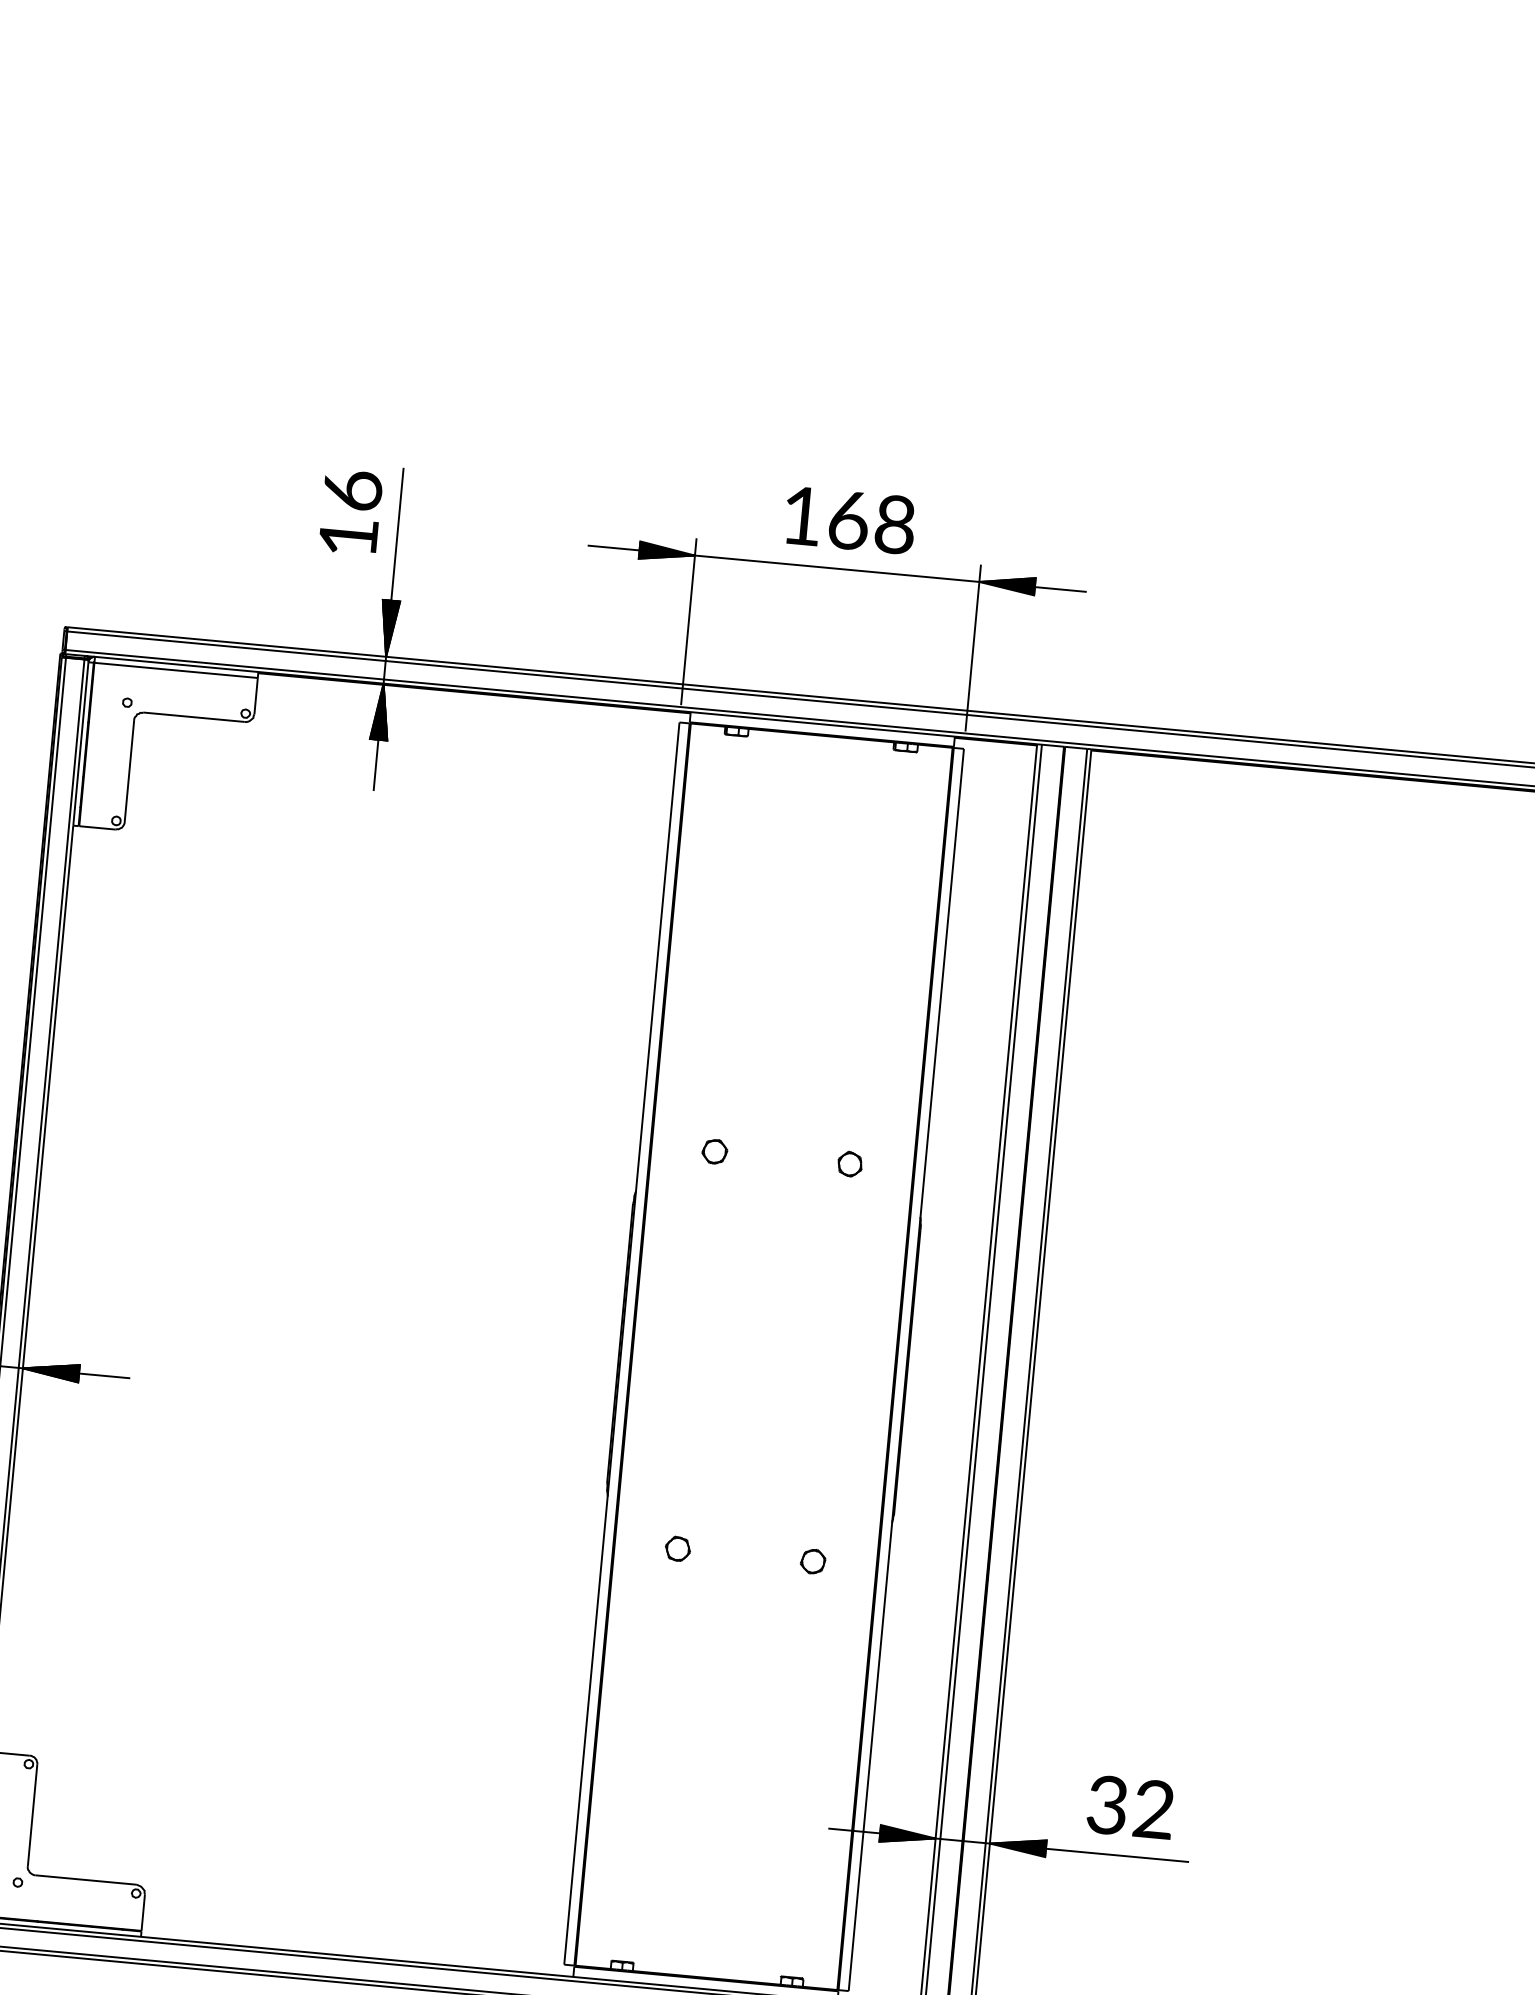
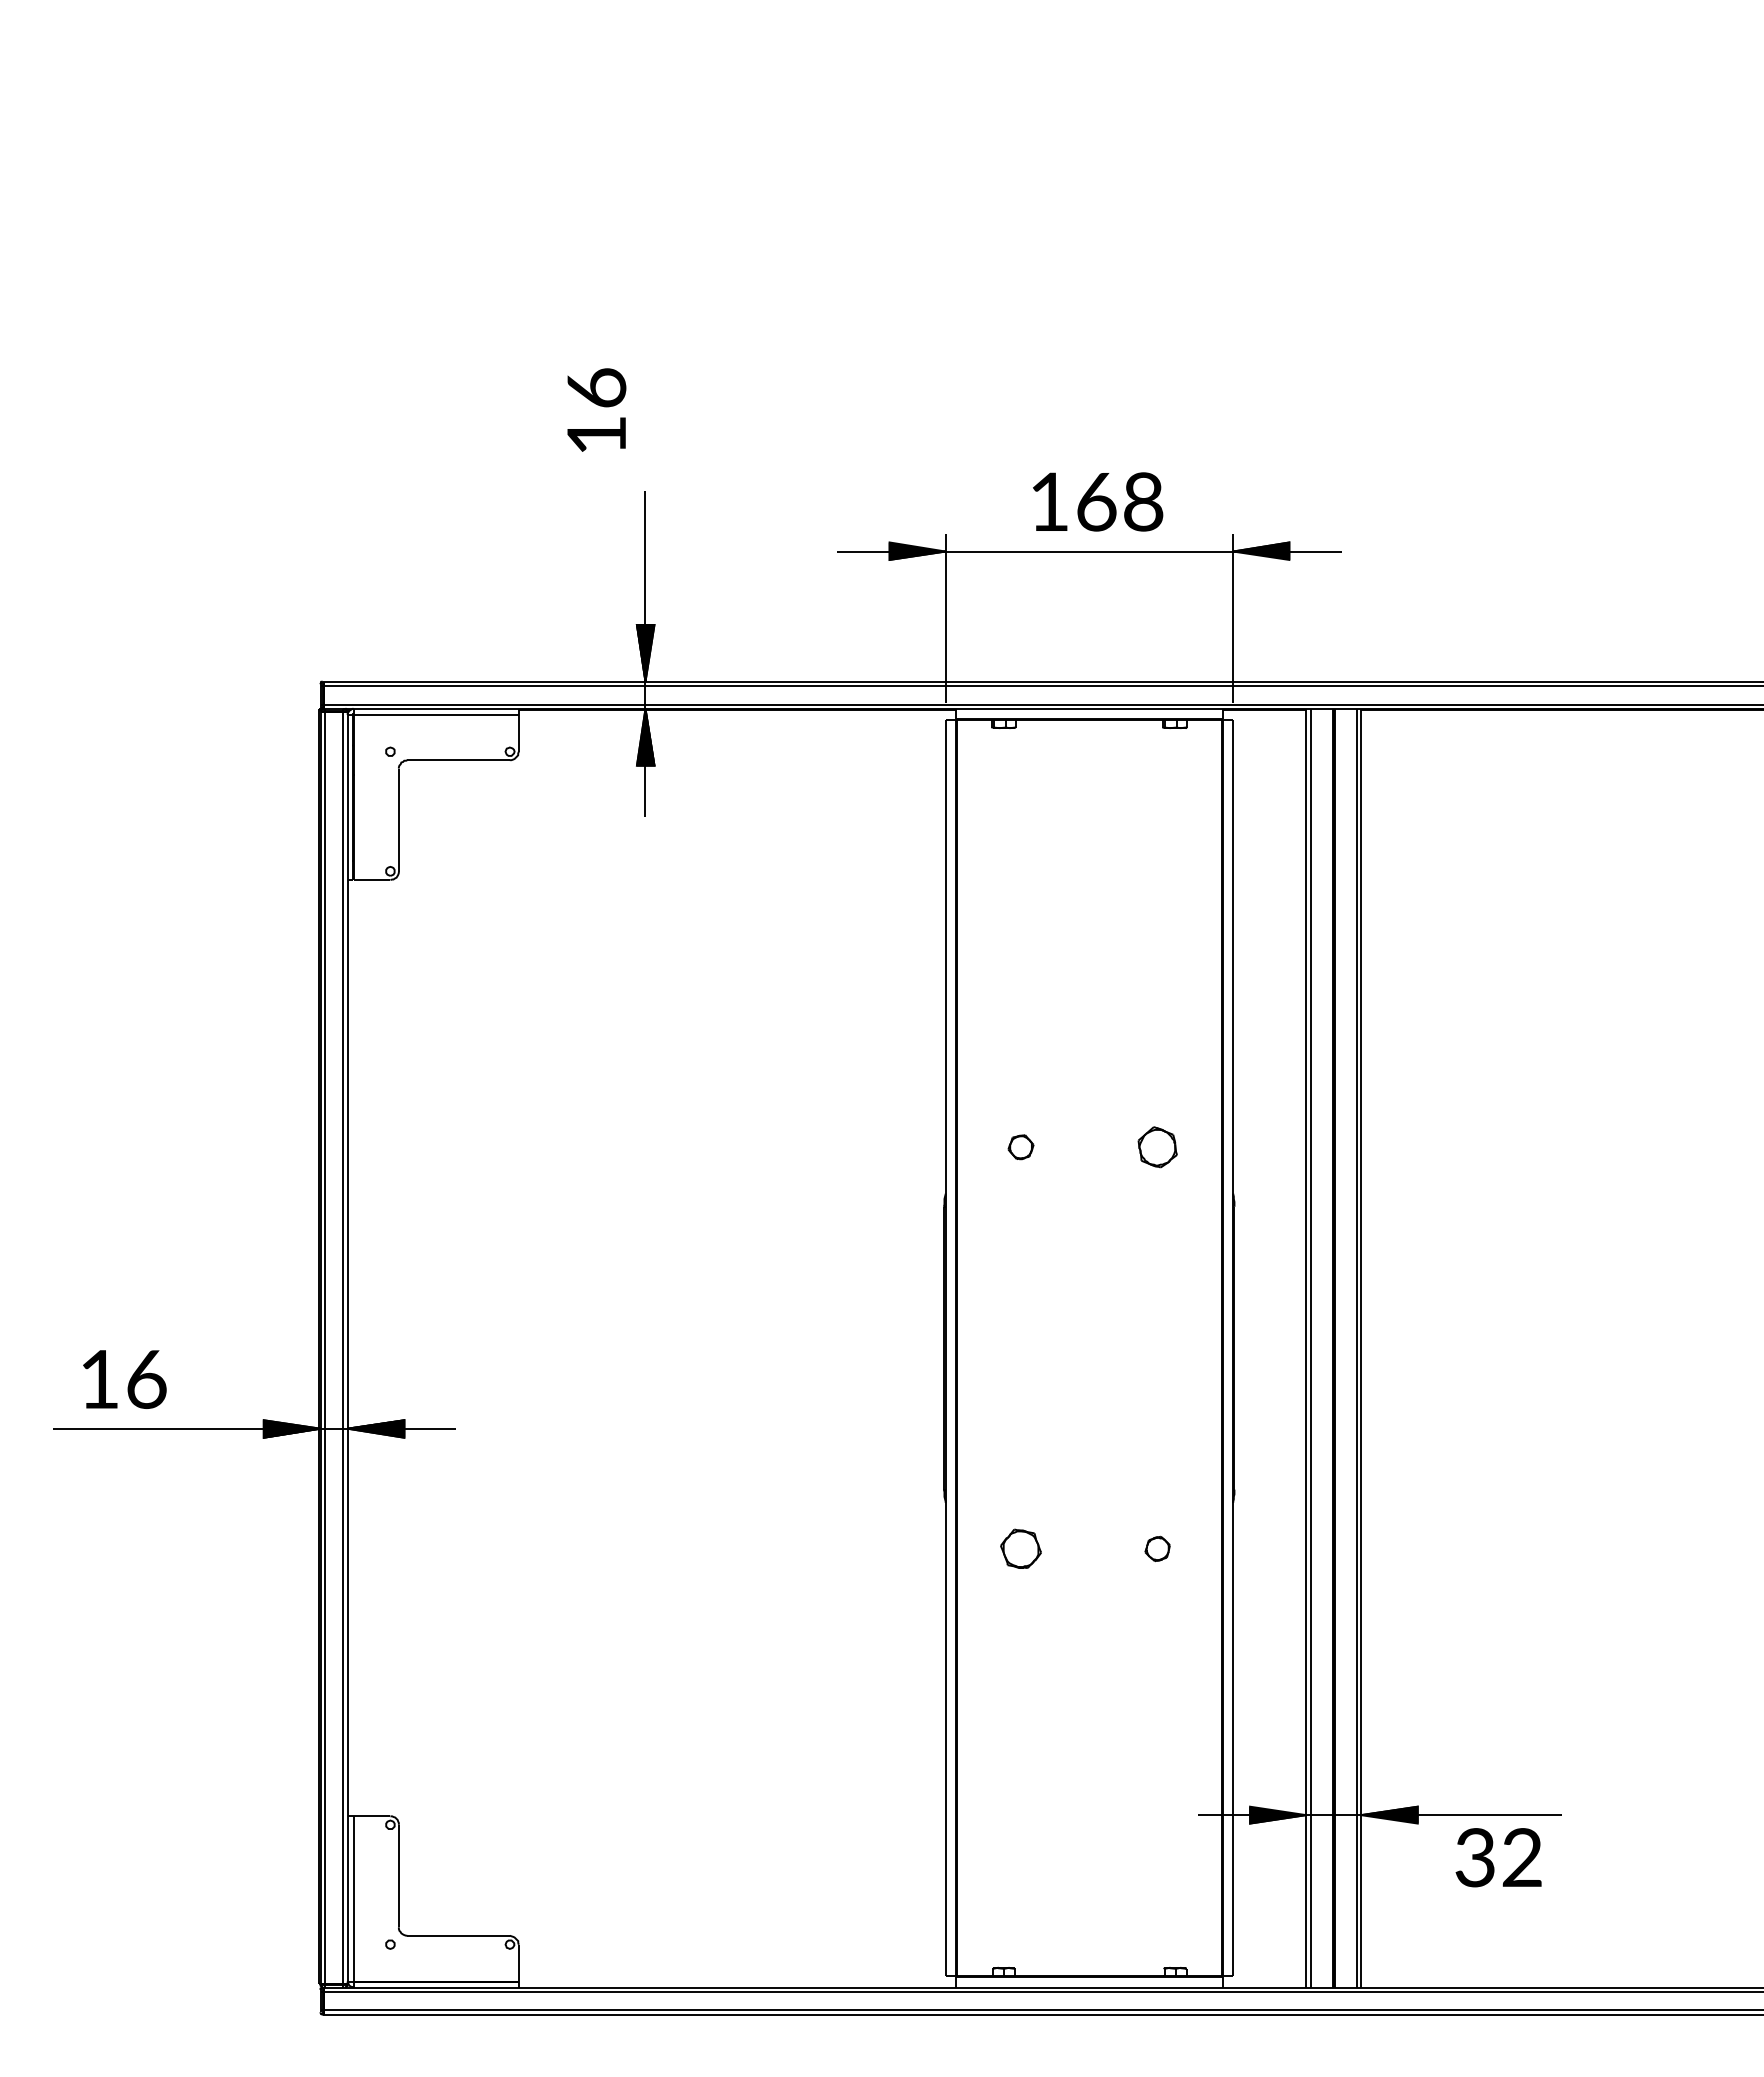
text: (350, 511) -> (596, 409), moved
part: (849, 1163) -> (1157, 1146), size x1.6
part: (677, 1548) -> (1020, 1548), size x1.6
text: (1130, 1807) -> (1498, 1857), moved

